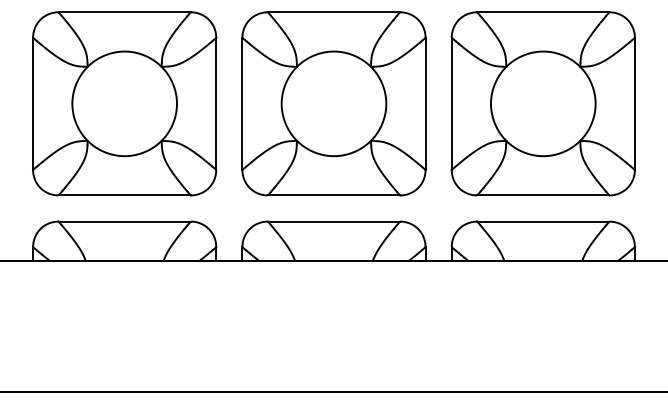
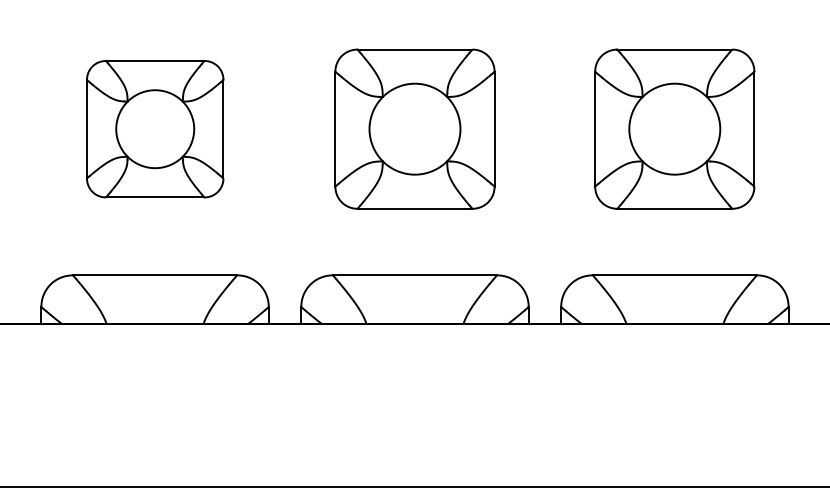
part: (124, 103) -> (154, 128), size x0.6
part: (333, 103) -> (414, 128), size x0.7
part: (542, 103) -> (673, 128), size x0.7

